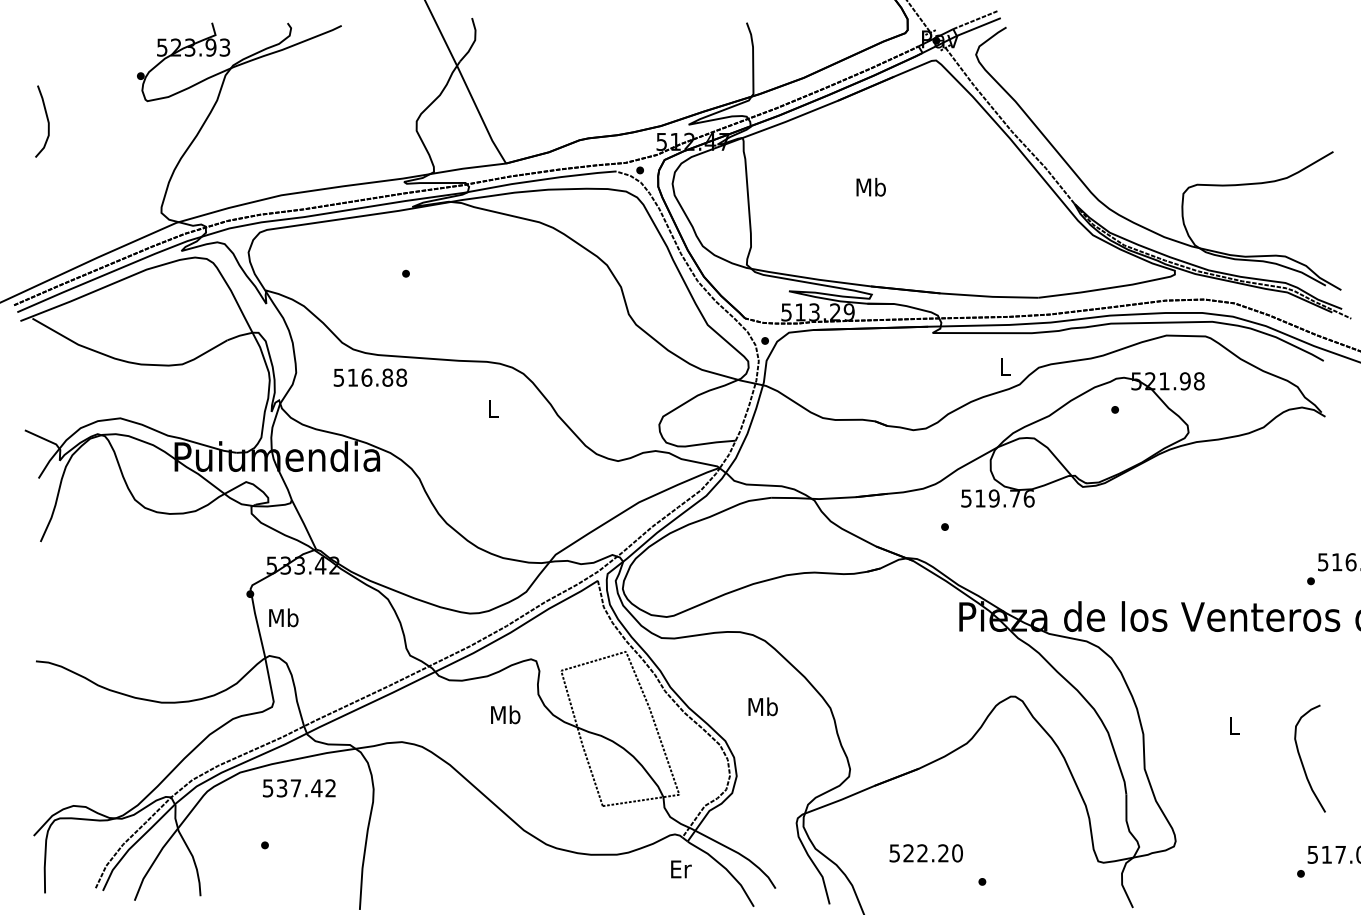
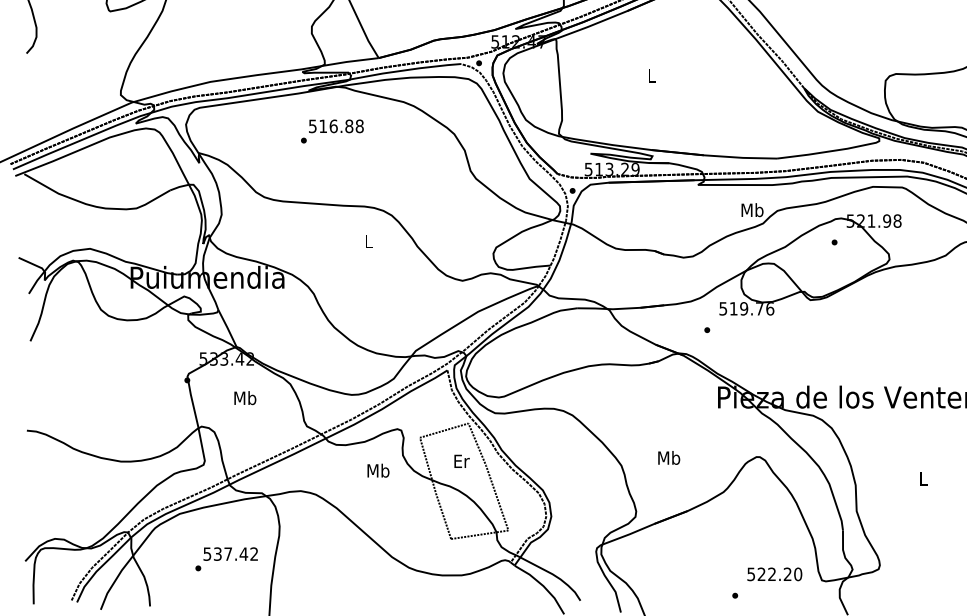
text: (870, 186) -> (651, 75), Mb -> L
text: (1005, 366) -> (752, 210), L -> Mb
text: (370, 377) -> (336, 126), moved
text: (283, 617) -> (245, 397), moved
text: (762, 706) -> (668, 457), moved
text: (299, 788) -> (230, 554), moved
text: (925, 853) -> (774, 574), moved
text: (681, 869) -> (462, 461), moved

